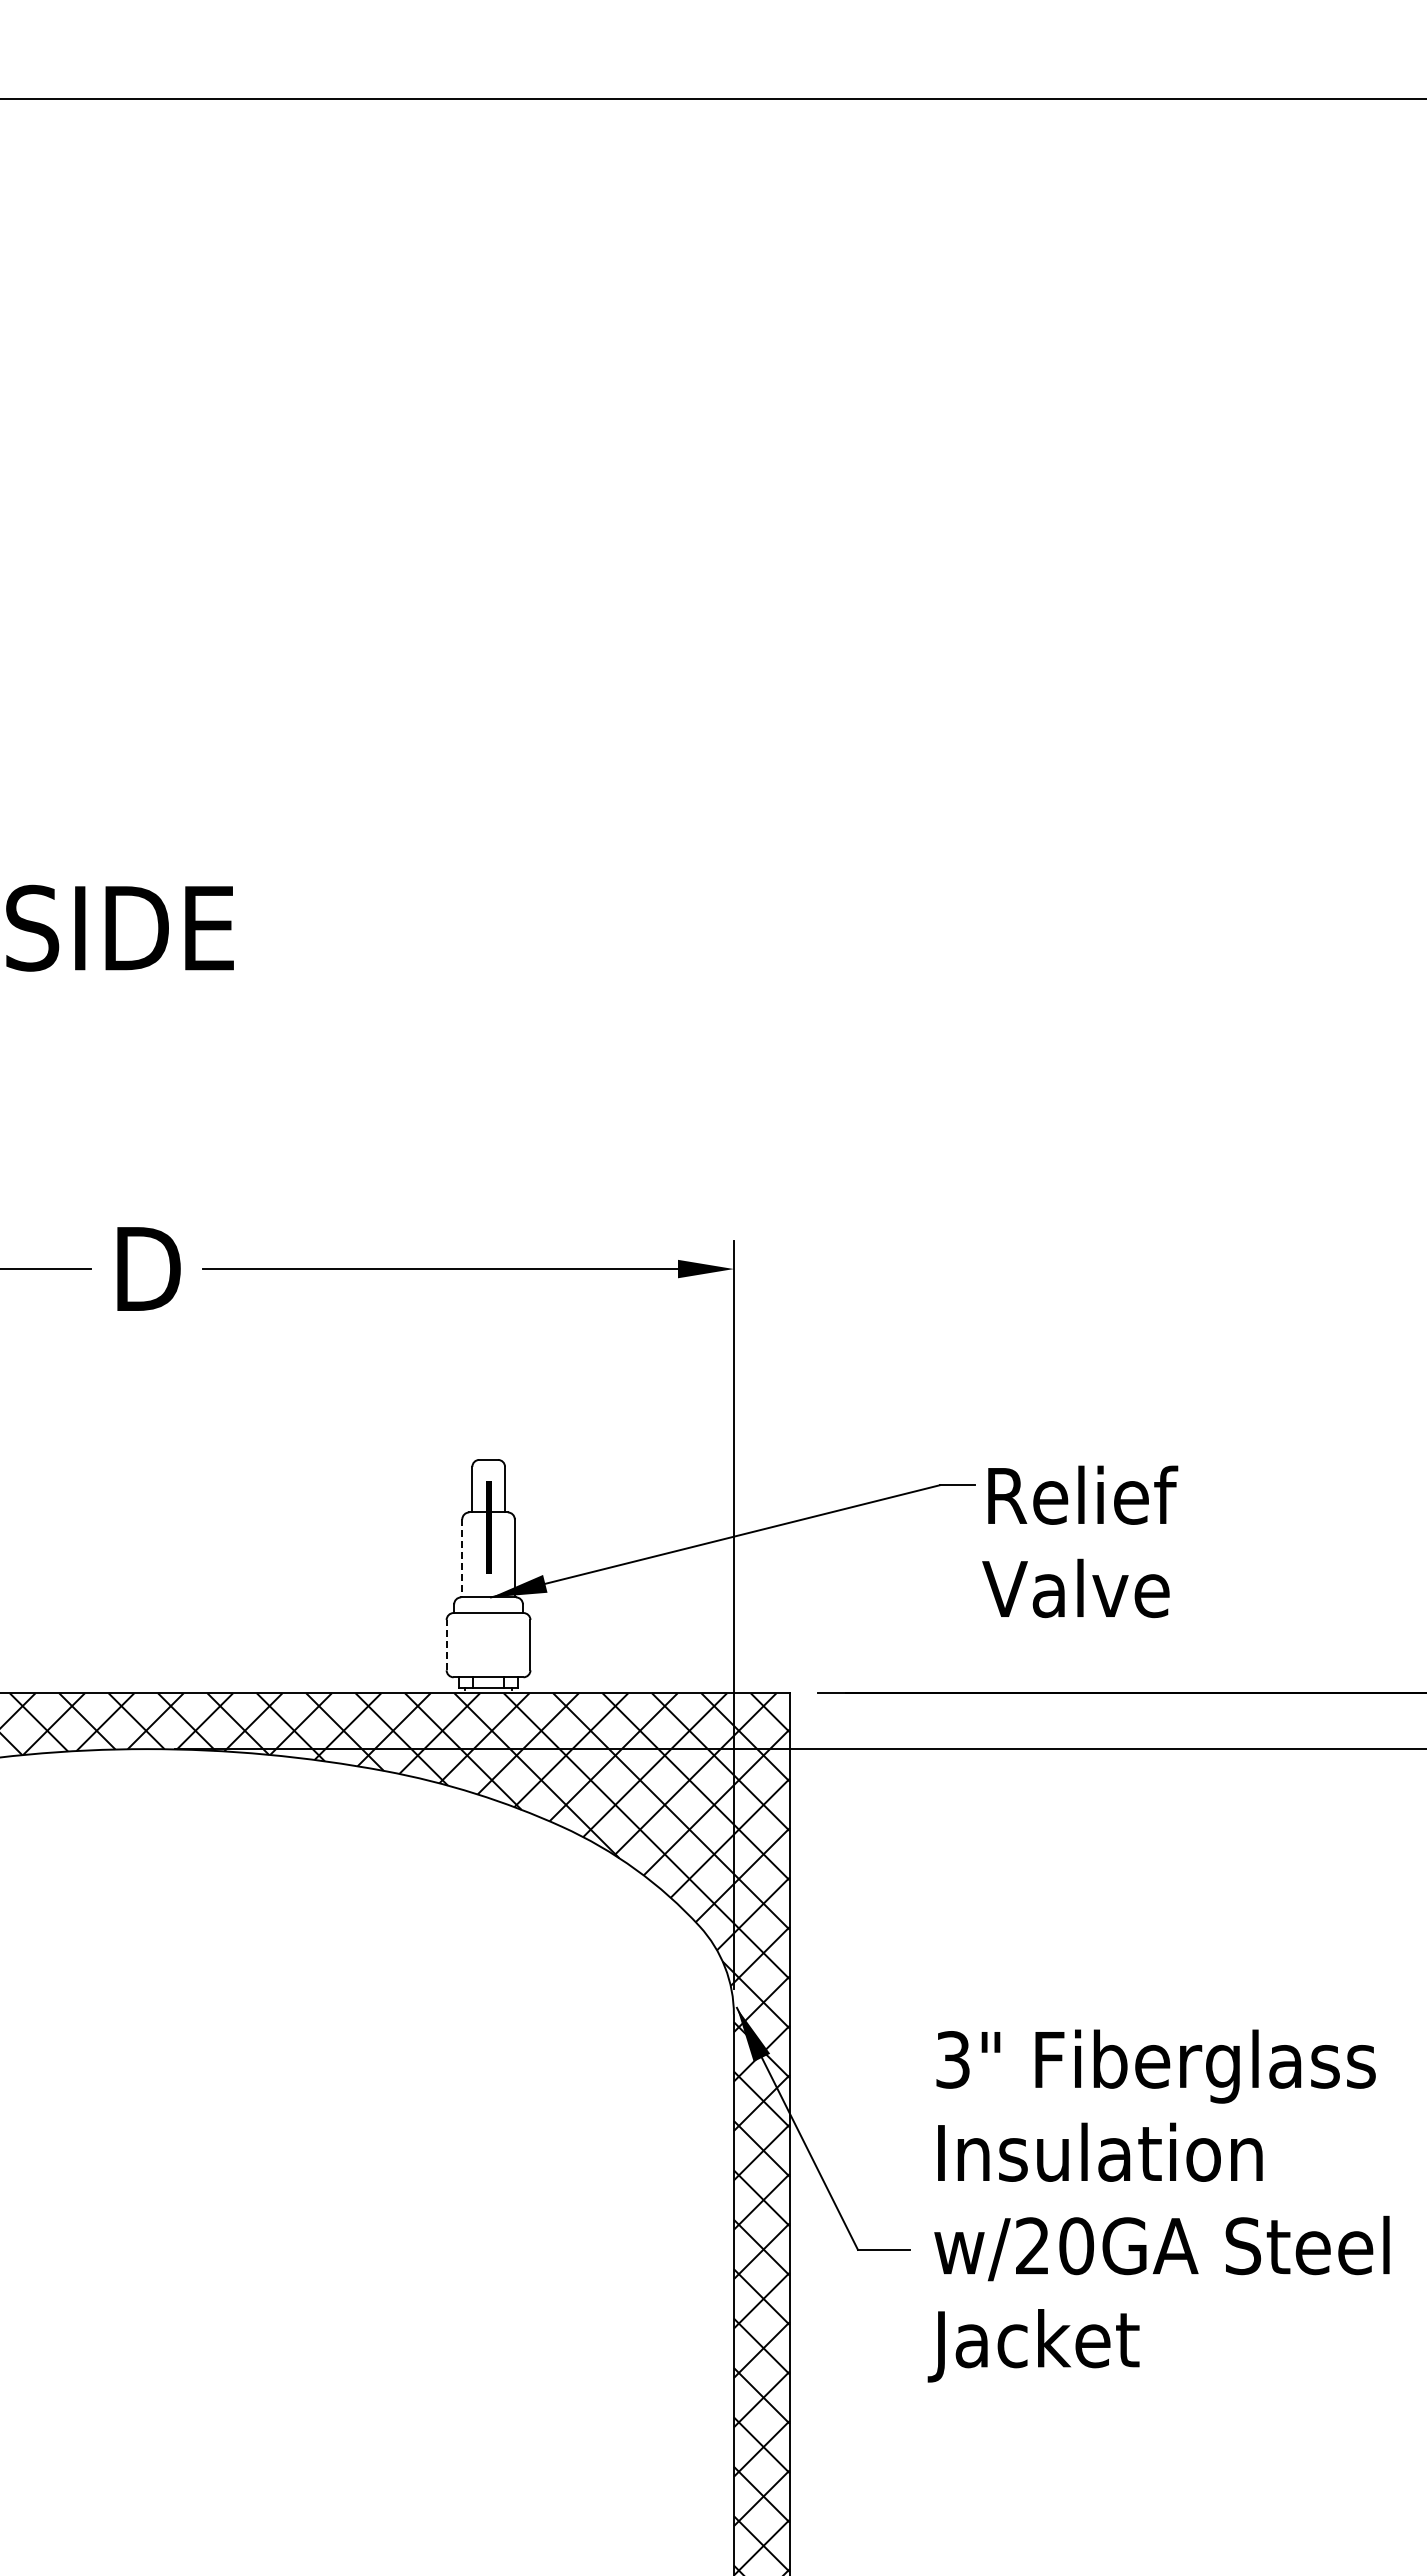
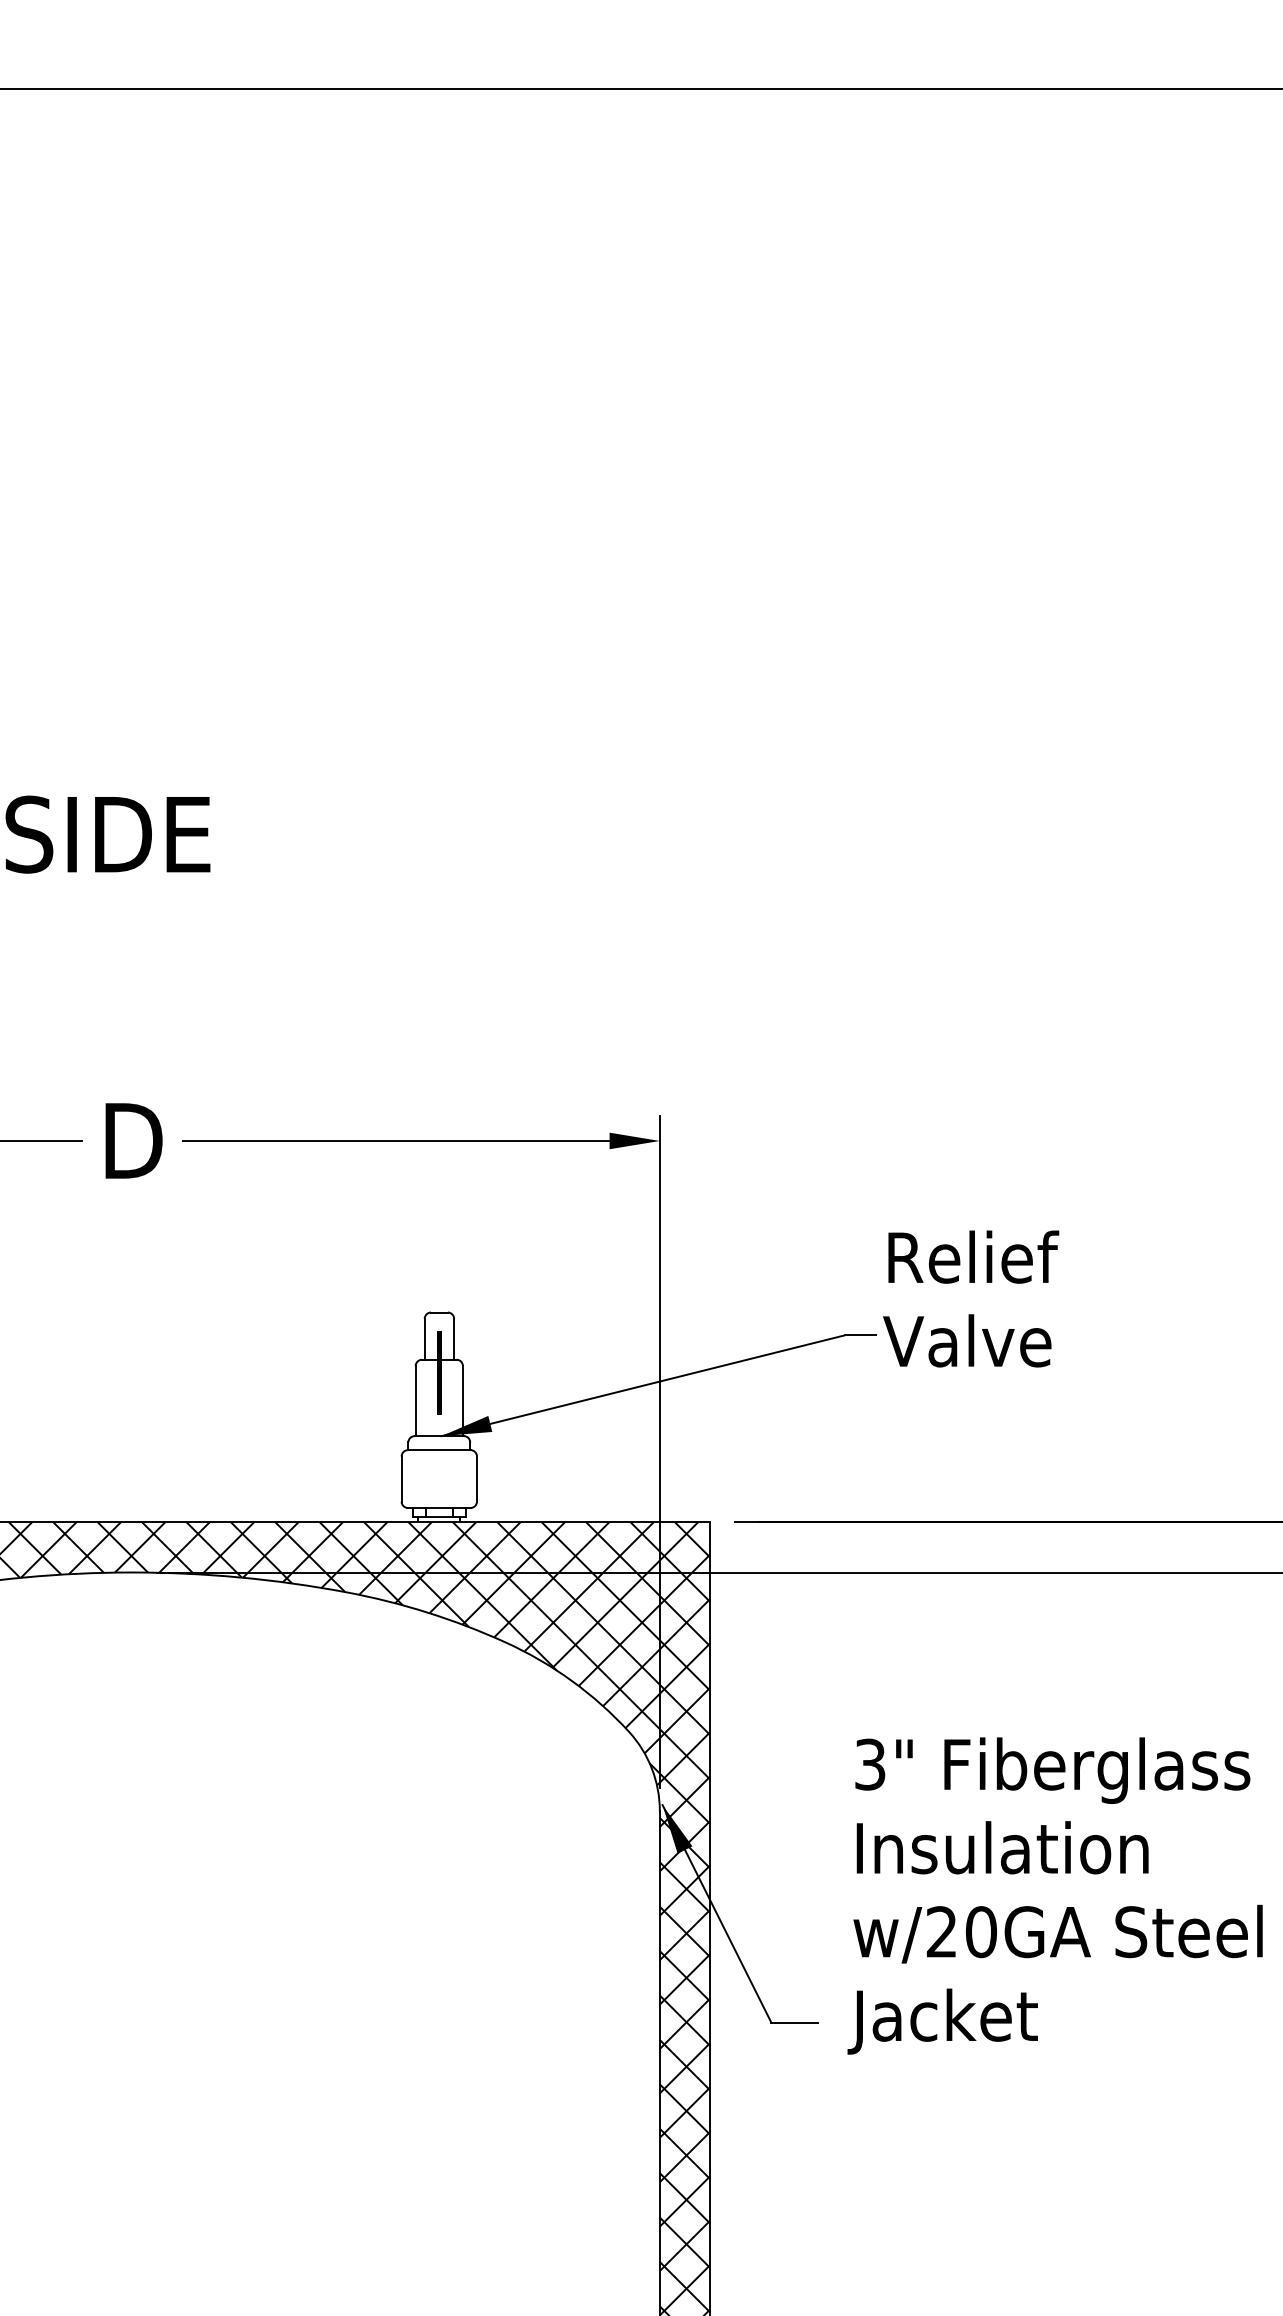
text: (1080, 1541) -> (971, 1298), moved
line: (462, 1558) -> (415, 1401), dashed -> solid
line: (446, 1644) -> (401, 1478), dashed -> solid
text: (1158, 2205) -> (1054, 1895), moved

